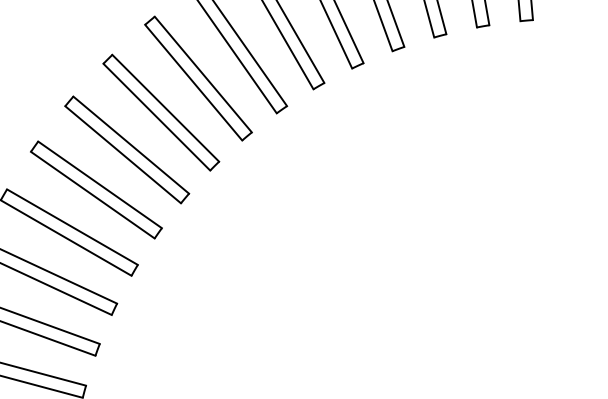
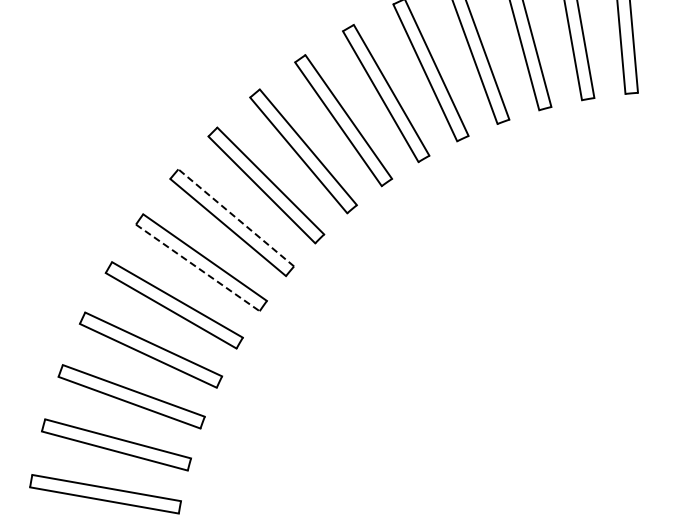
line: (131, 144) -> (236, 217), solid -> dashed
line: (92, 194) -> (197, 267), solid -> dashed

